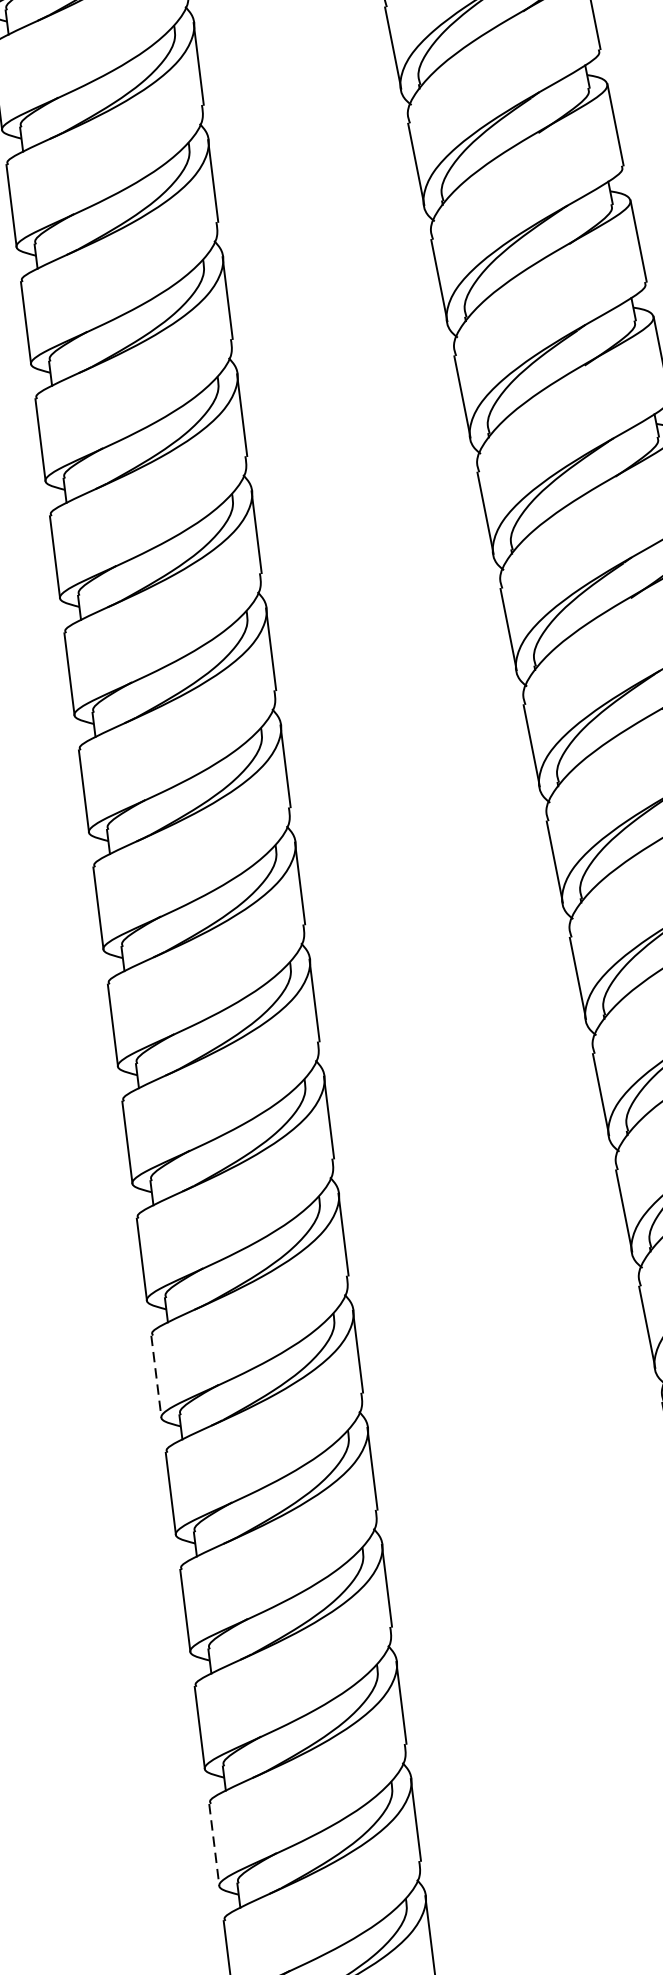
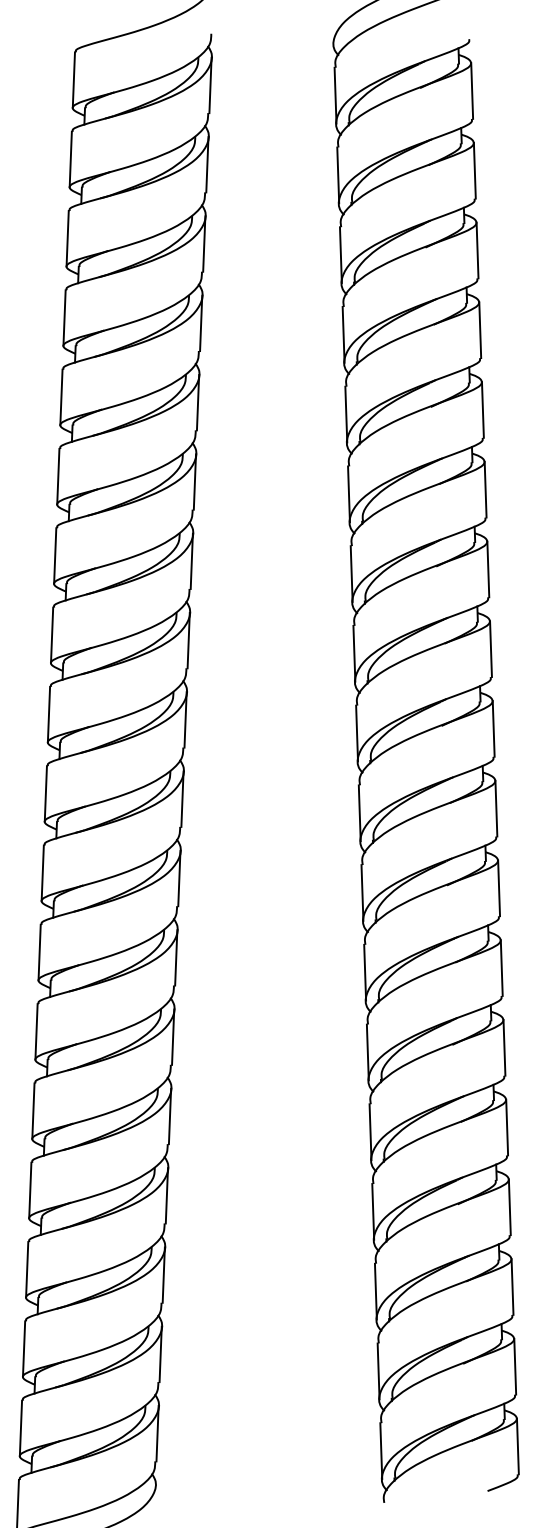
line: (156, 1376) -> (36, 1031), dashed -> solid
line: (215, 1845) -> (24, 1349), dashed -> solid

